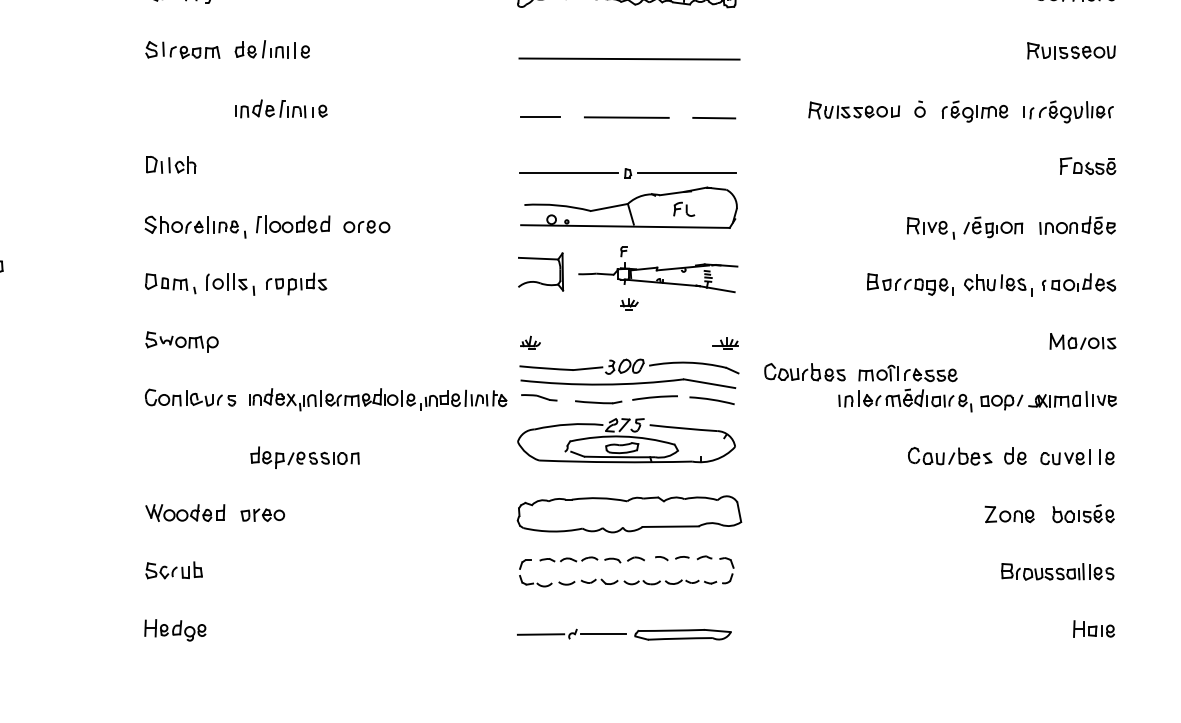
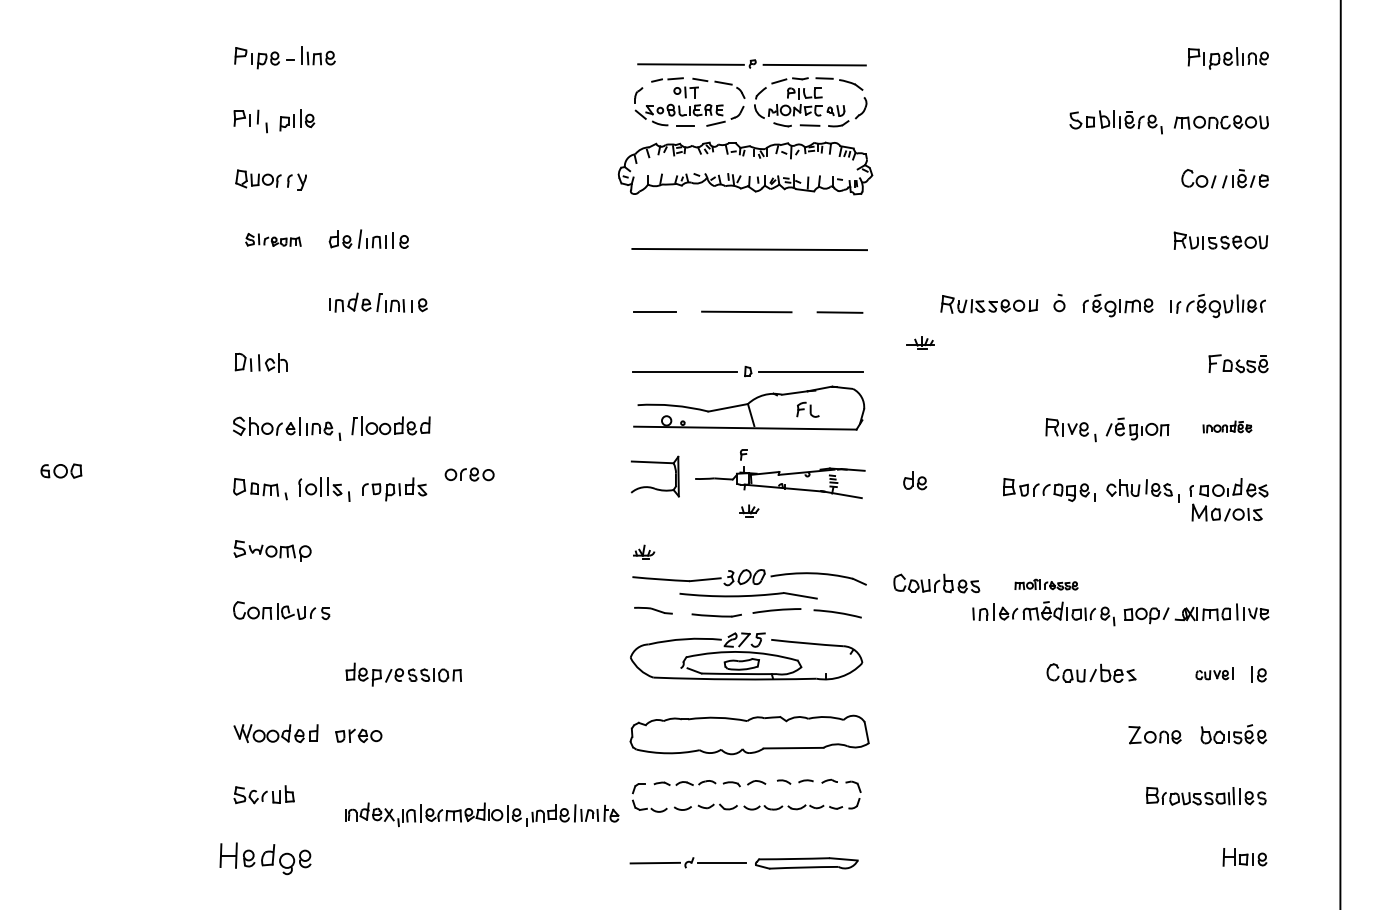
part: (182, 49) -> (273, 239), size x0.7
part: (1077, 225) -> (1227, 426), size x0.6
part: (366, 226) -> (469, 474), moved
part: (1082, 341) -> (1226, 512), moved
part: (725, 343) -> (920, 342), moved
part: (907, 373) -> (1046, 584), size x0.6
part: (628, 383) -> (748, 595), size x0.6
part: (378, 399) -> (482, 814), moved
part: (1015, 455) -> (915, 480), moved
part: (1065, 456) -> (1214, 673), size x0.7
part: (175, 630) -> (265, 858), size x1.4

